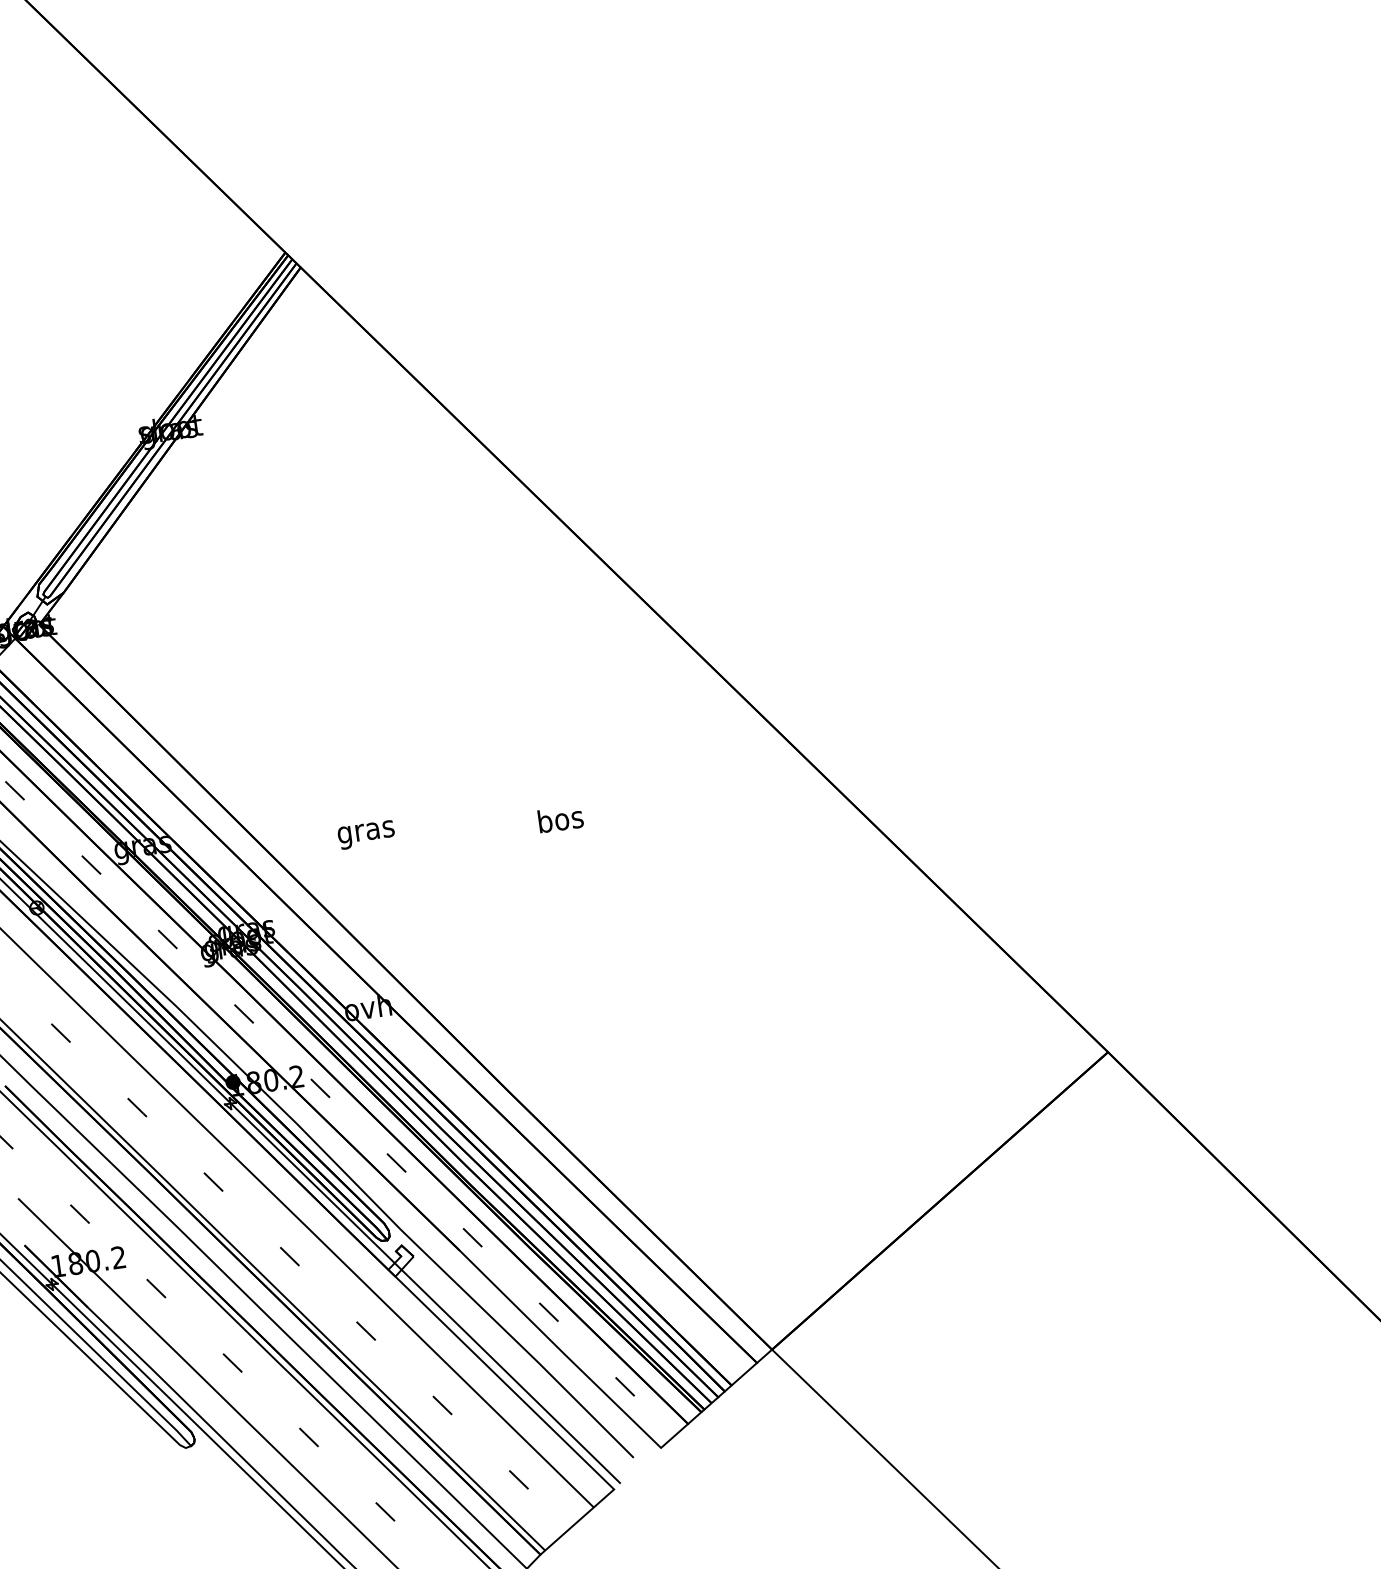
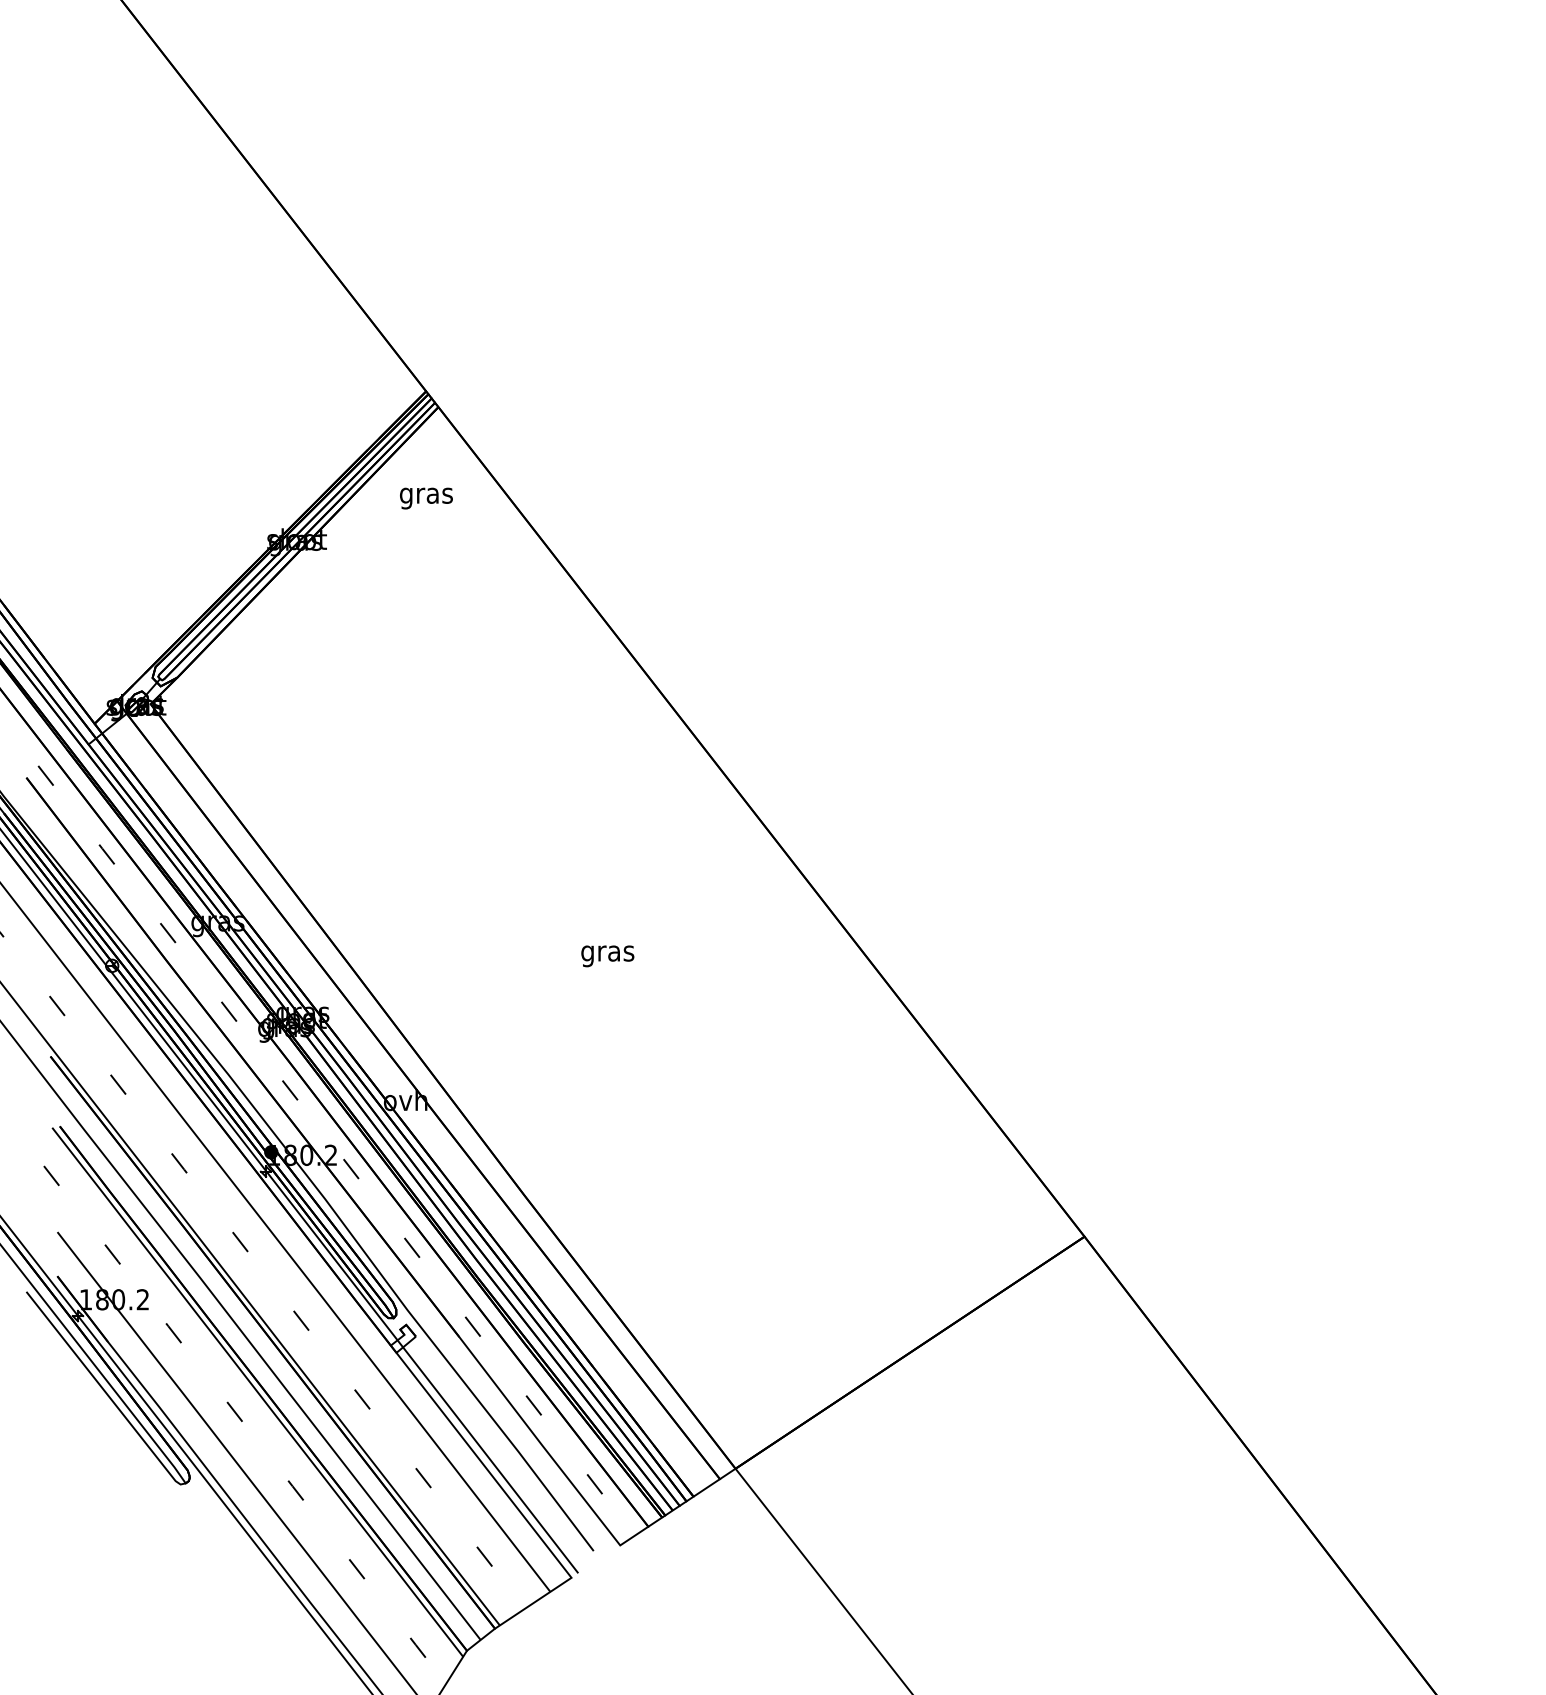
text: (560, 822) -> (607, 953), bos -> gras
text: (366, 834) -> (426, 498), moved

